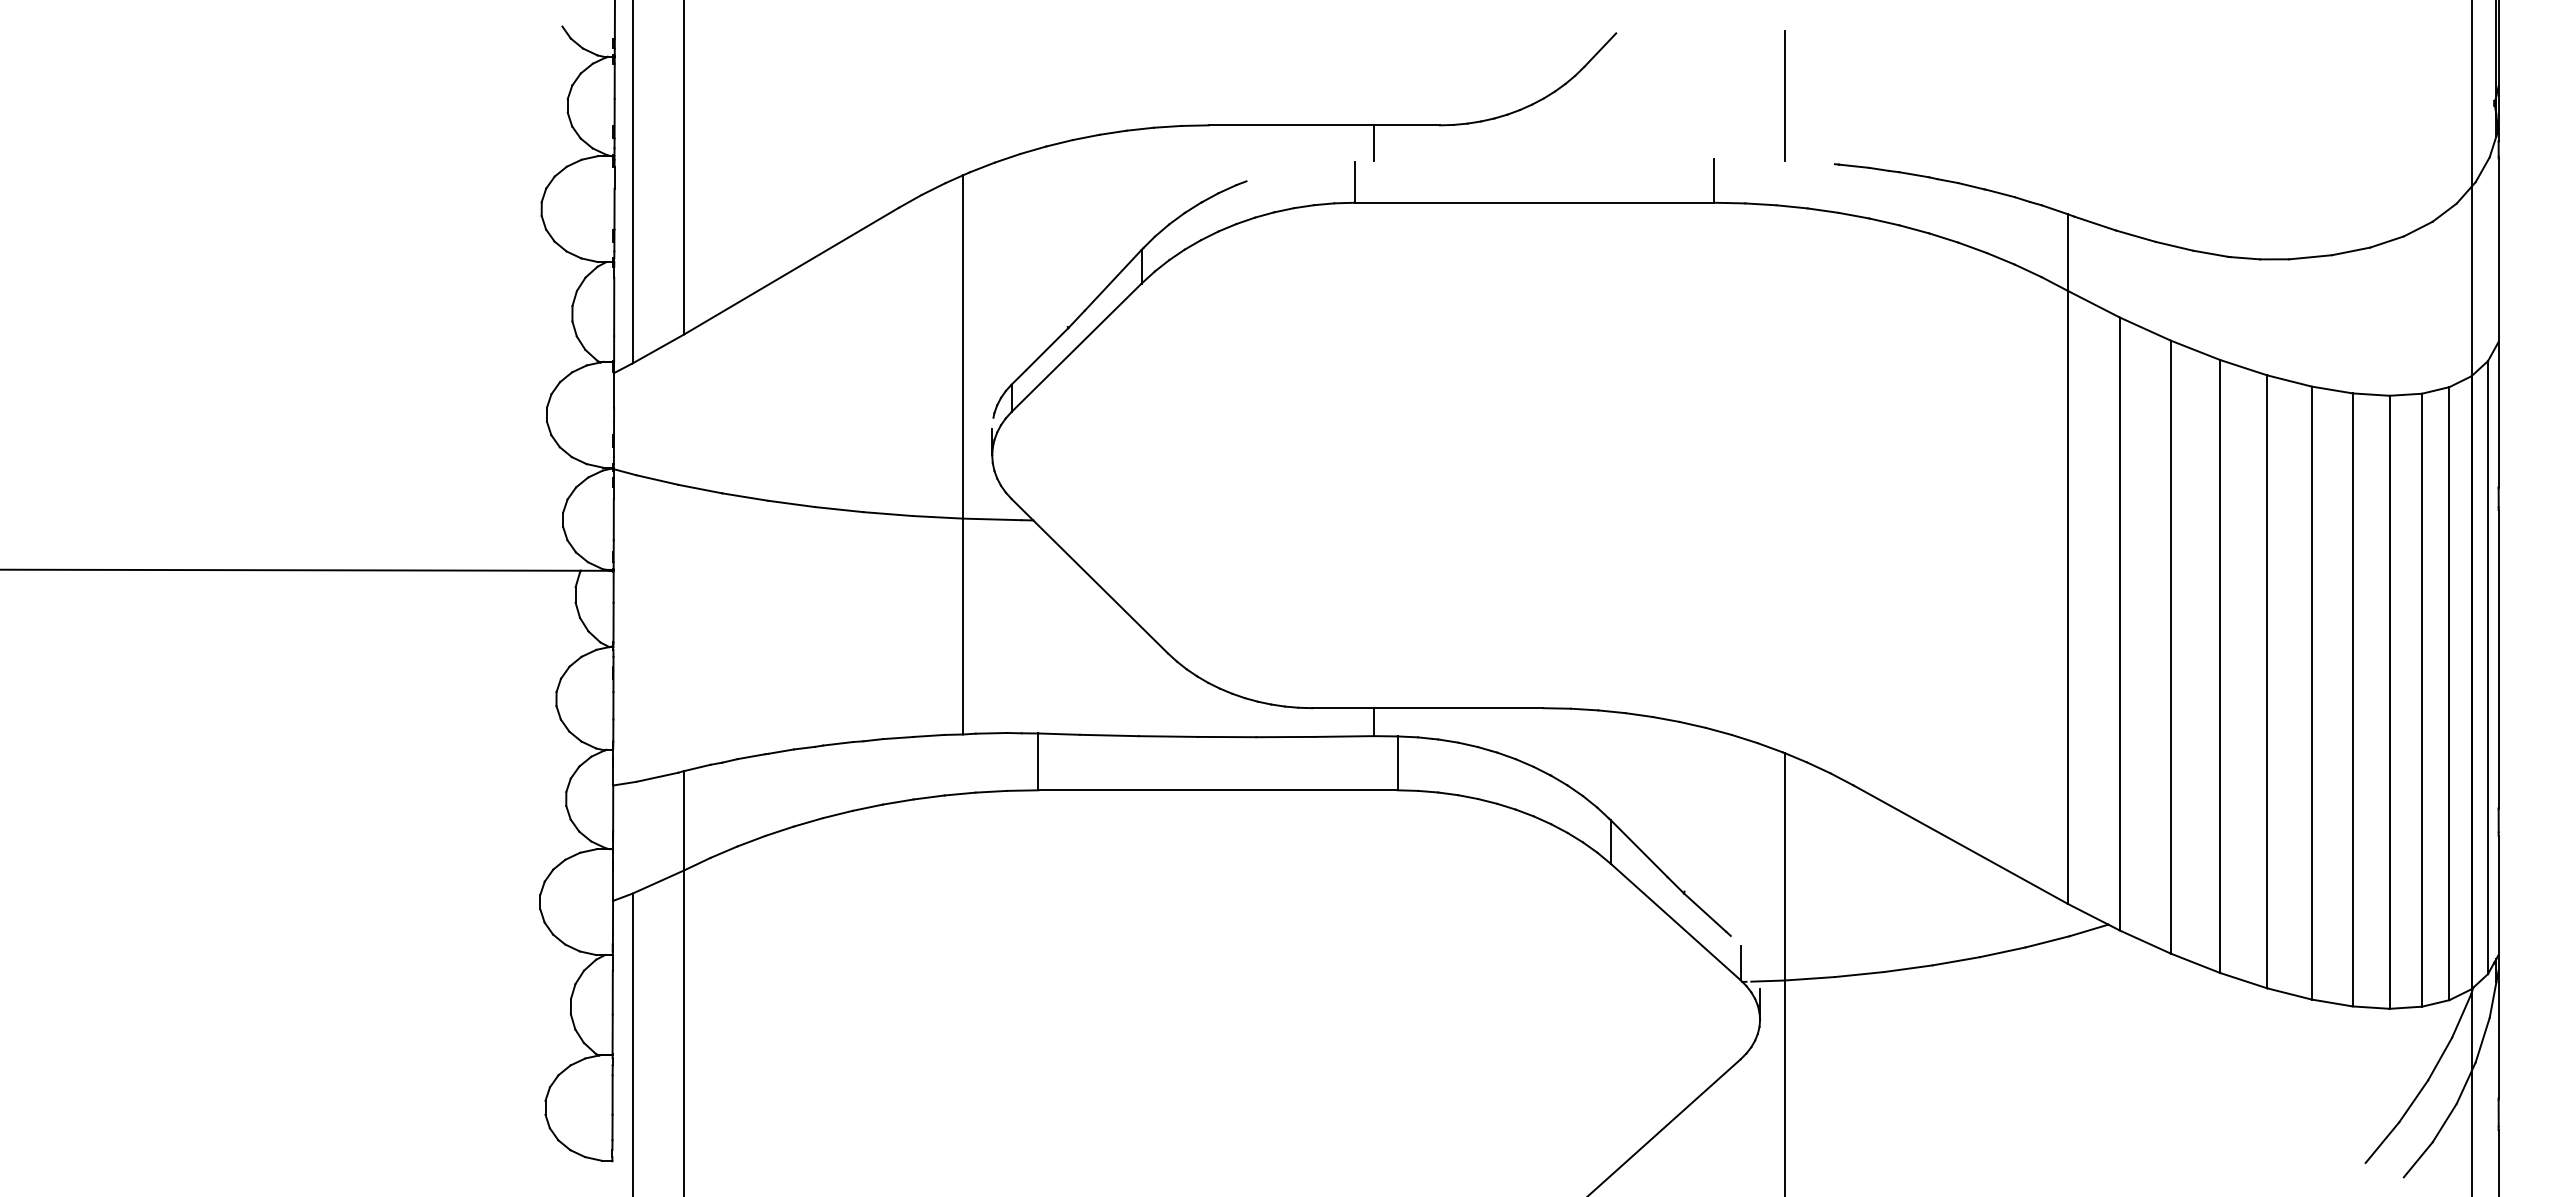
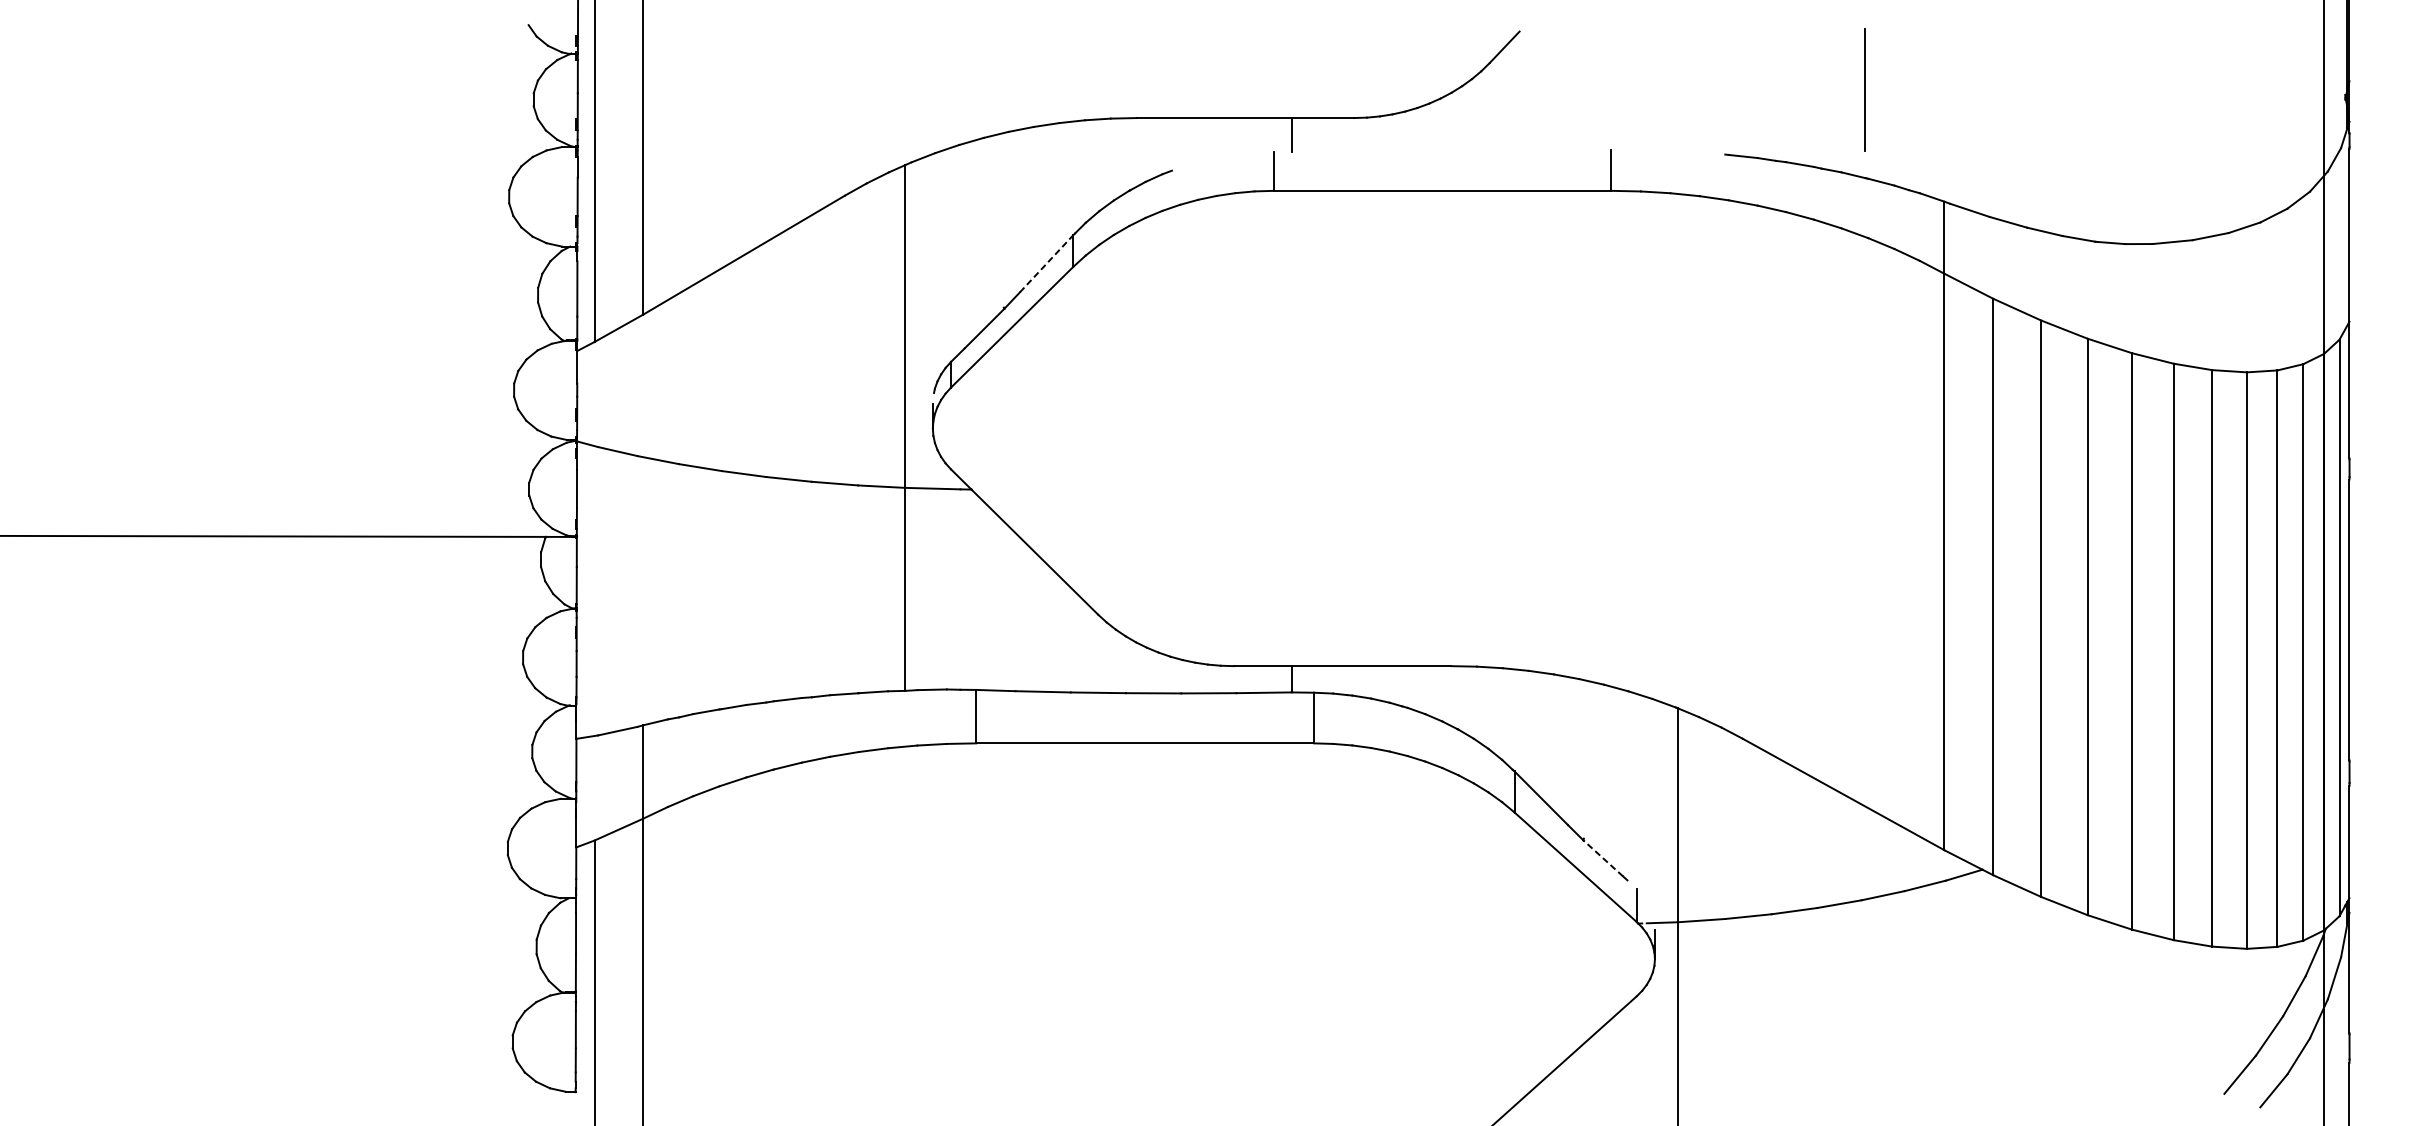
line: (1784, 95) -> (1865, 89), moved
line: (1113, 280) -> (1046, 263), solid -> dashed
line: (1704, 912) -> (1602, 858), solid -> dashed

